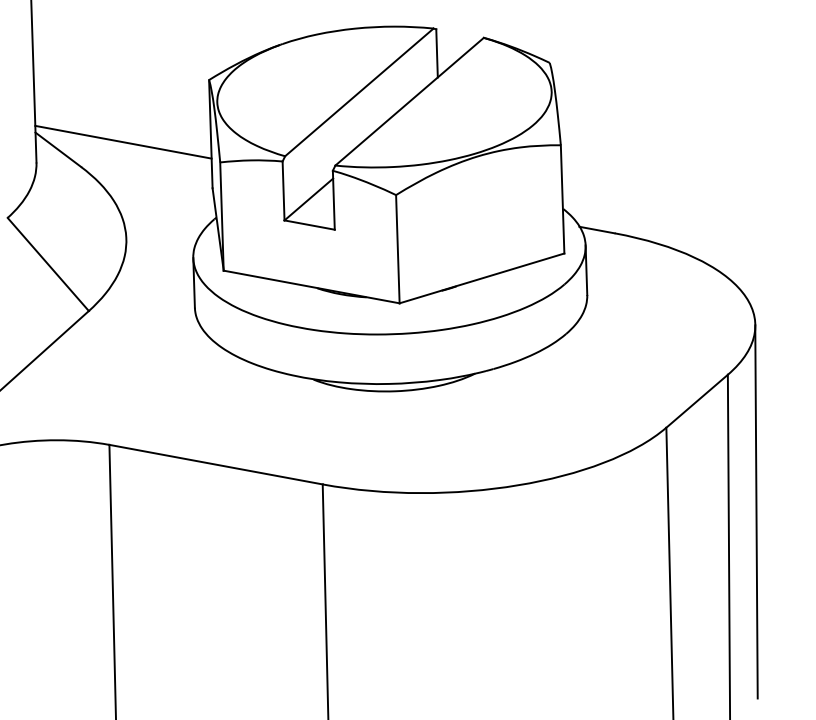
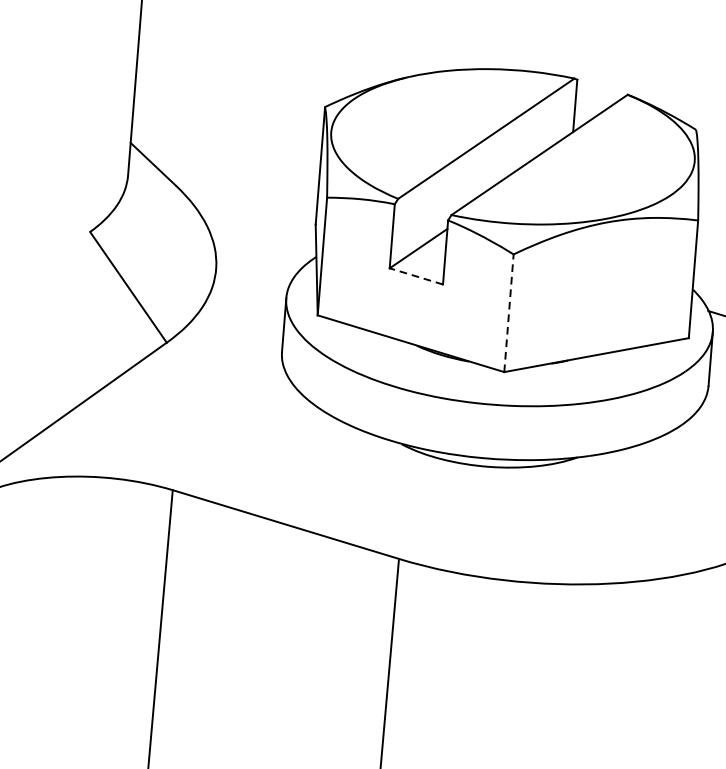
line: (123, 141) -> (224, 163), removed
line: (309, 225) -> (416, 276), solid -> dashed
line: (397, 248) -> (508, 312), solid -> dashed

